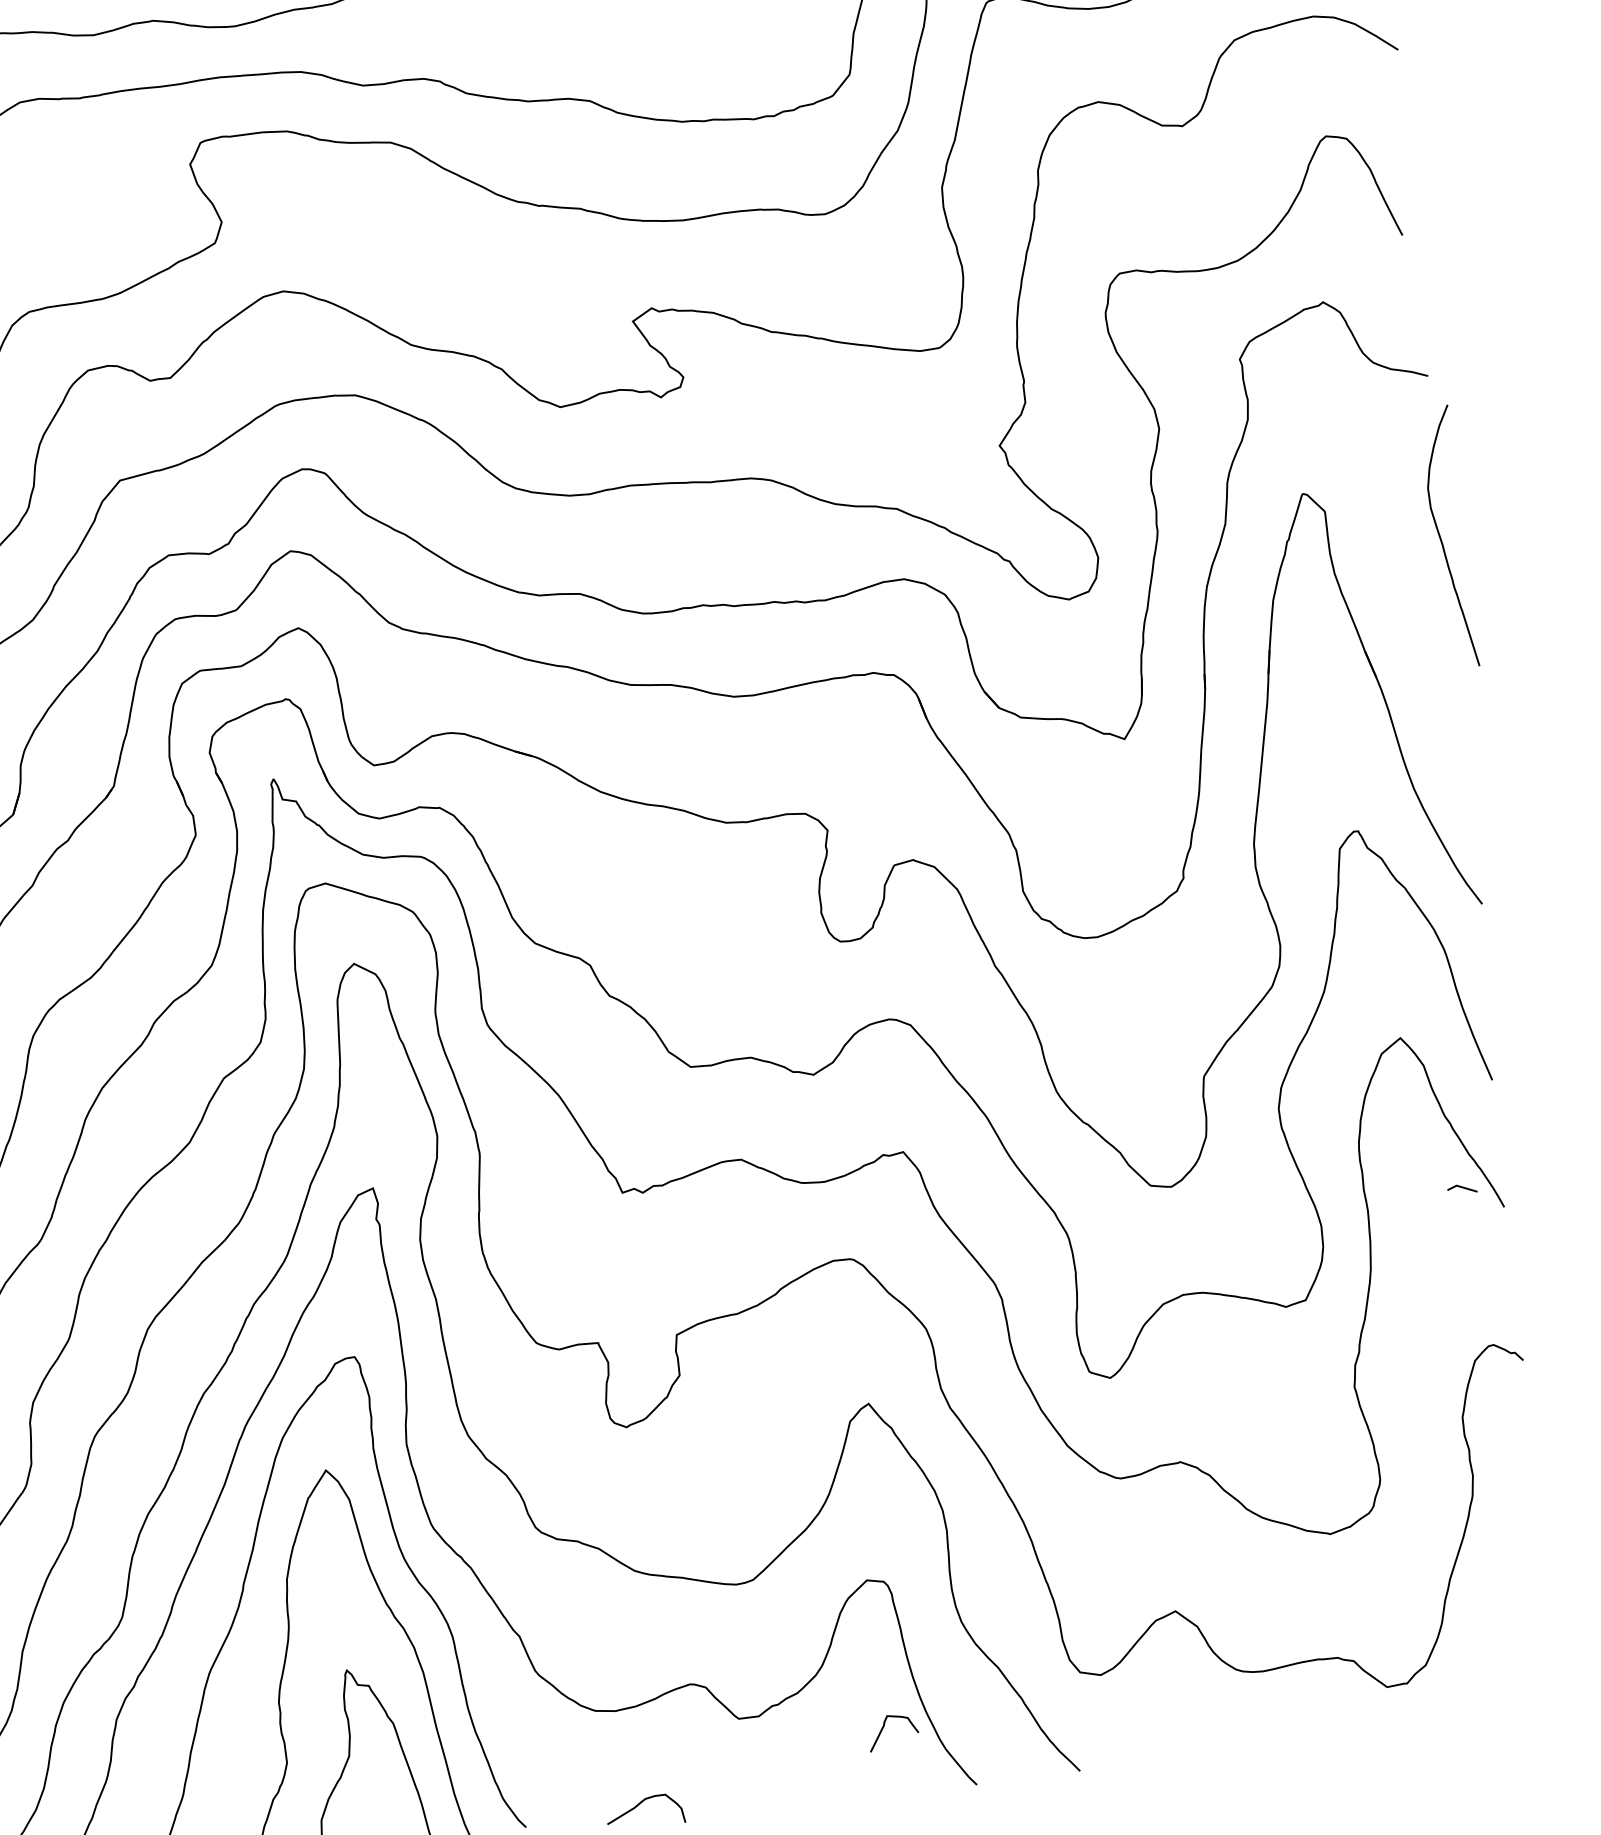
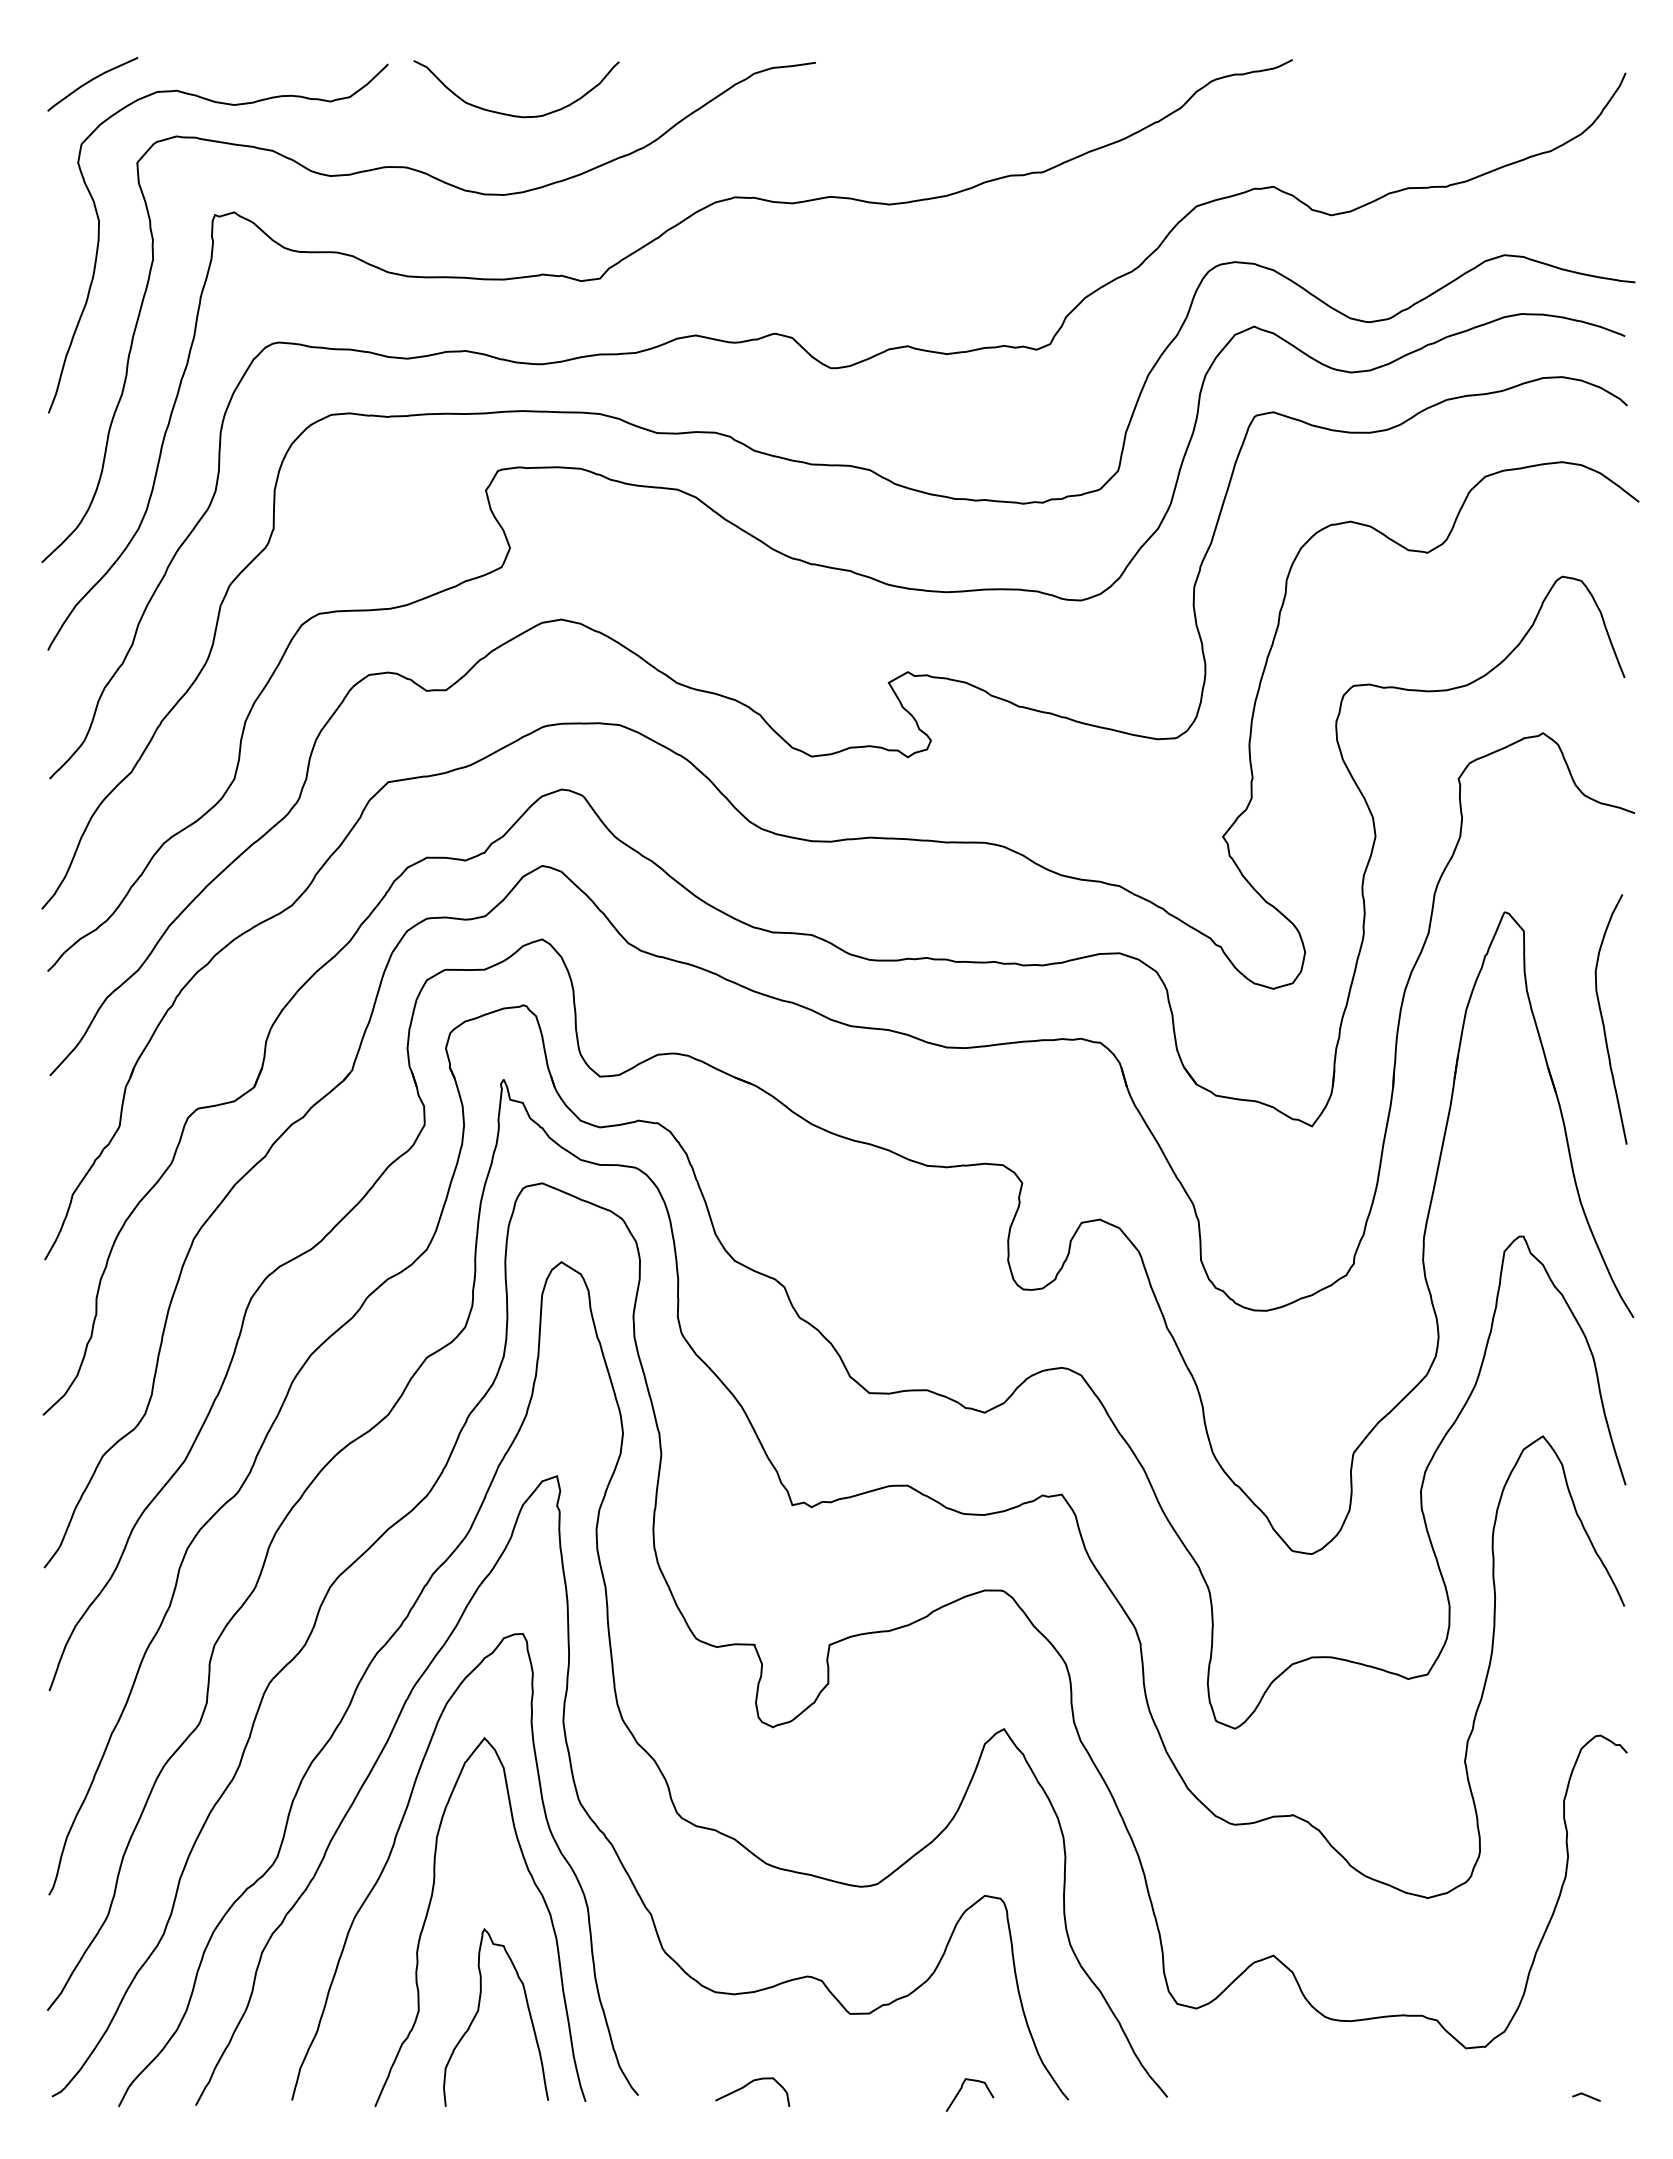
curve: (1441, 537) -> (1603, 1019), moved
line: (1462, 1188) -> (1586, 2096), moved
curve: (884, 1726) -> (962, 2088), moved

